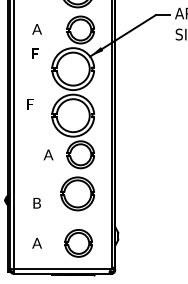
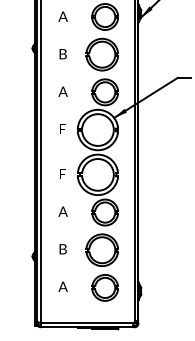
text: (35, 52) -> (62, 128), moved
text: (30, 103) -> (62, 173), moved
text: (47, 154) -> (62, 211), moved
text: (36, 203) -> (62, 249), moved
text: (36, 242) -> (62, 286), moved
part: (77, 242) -> (104, 287), moved

